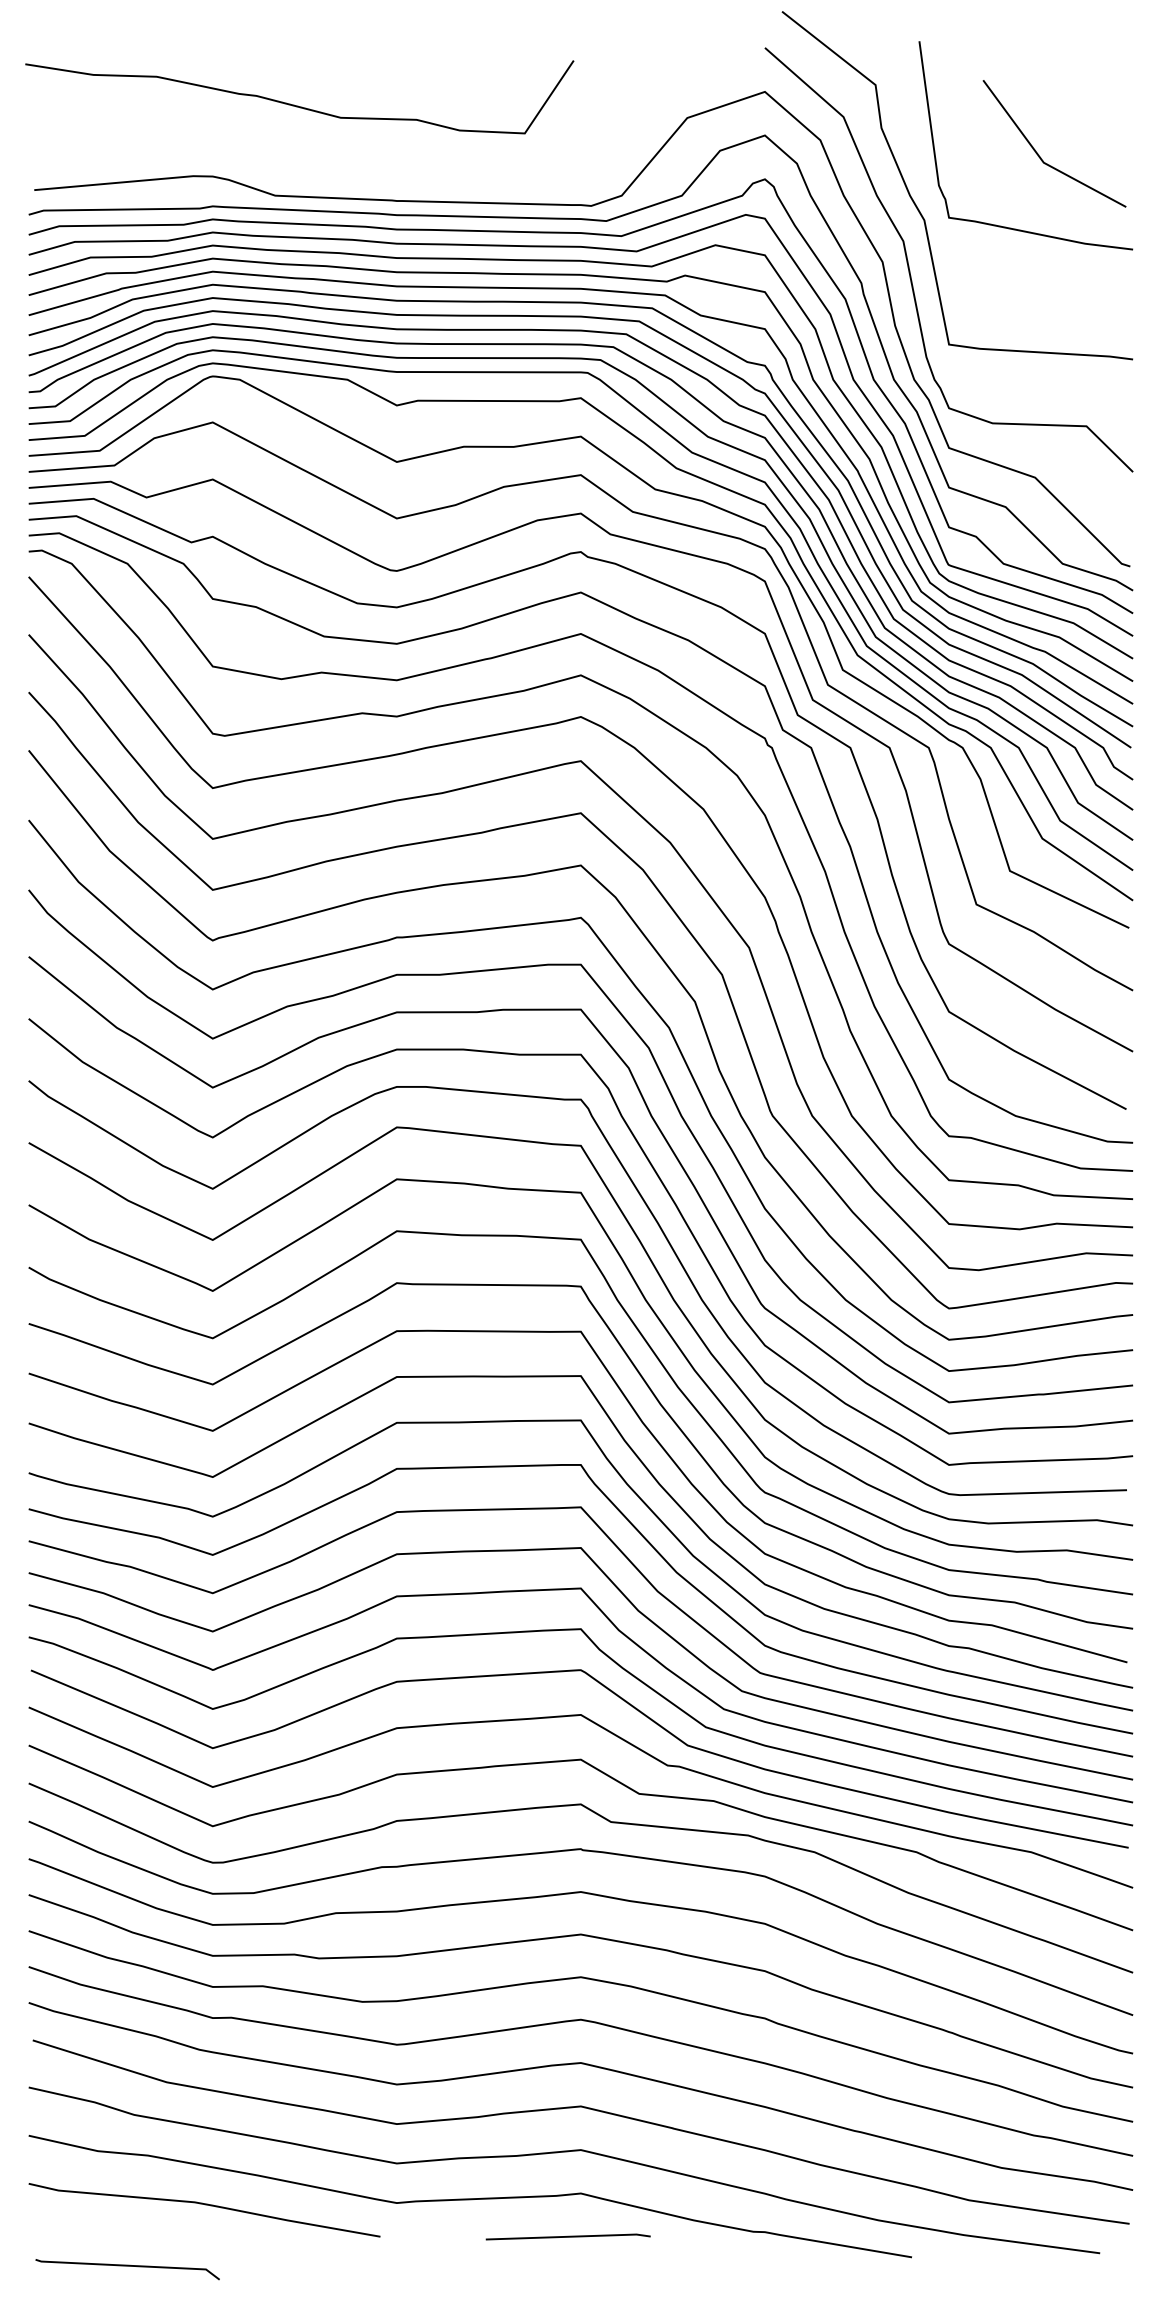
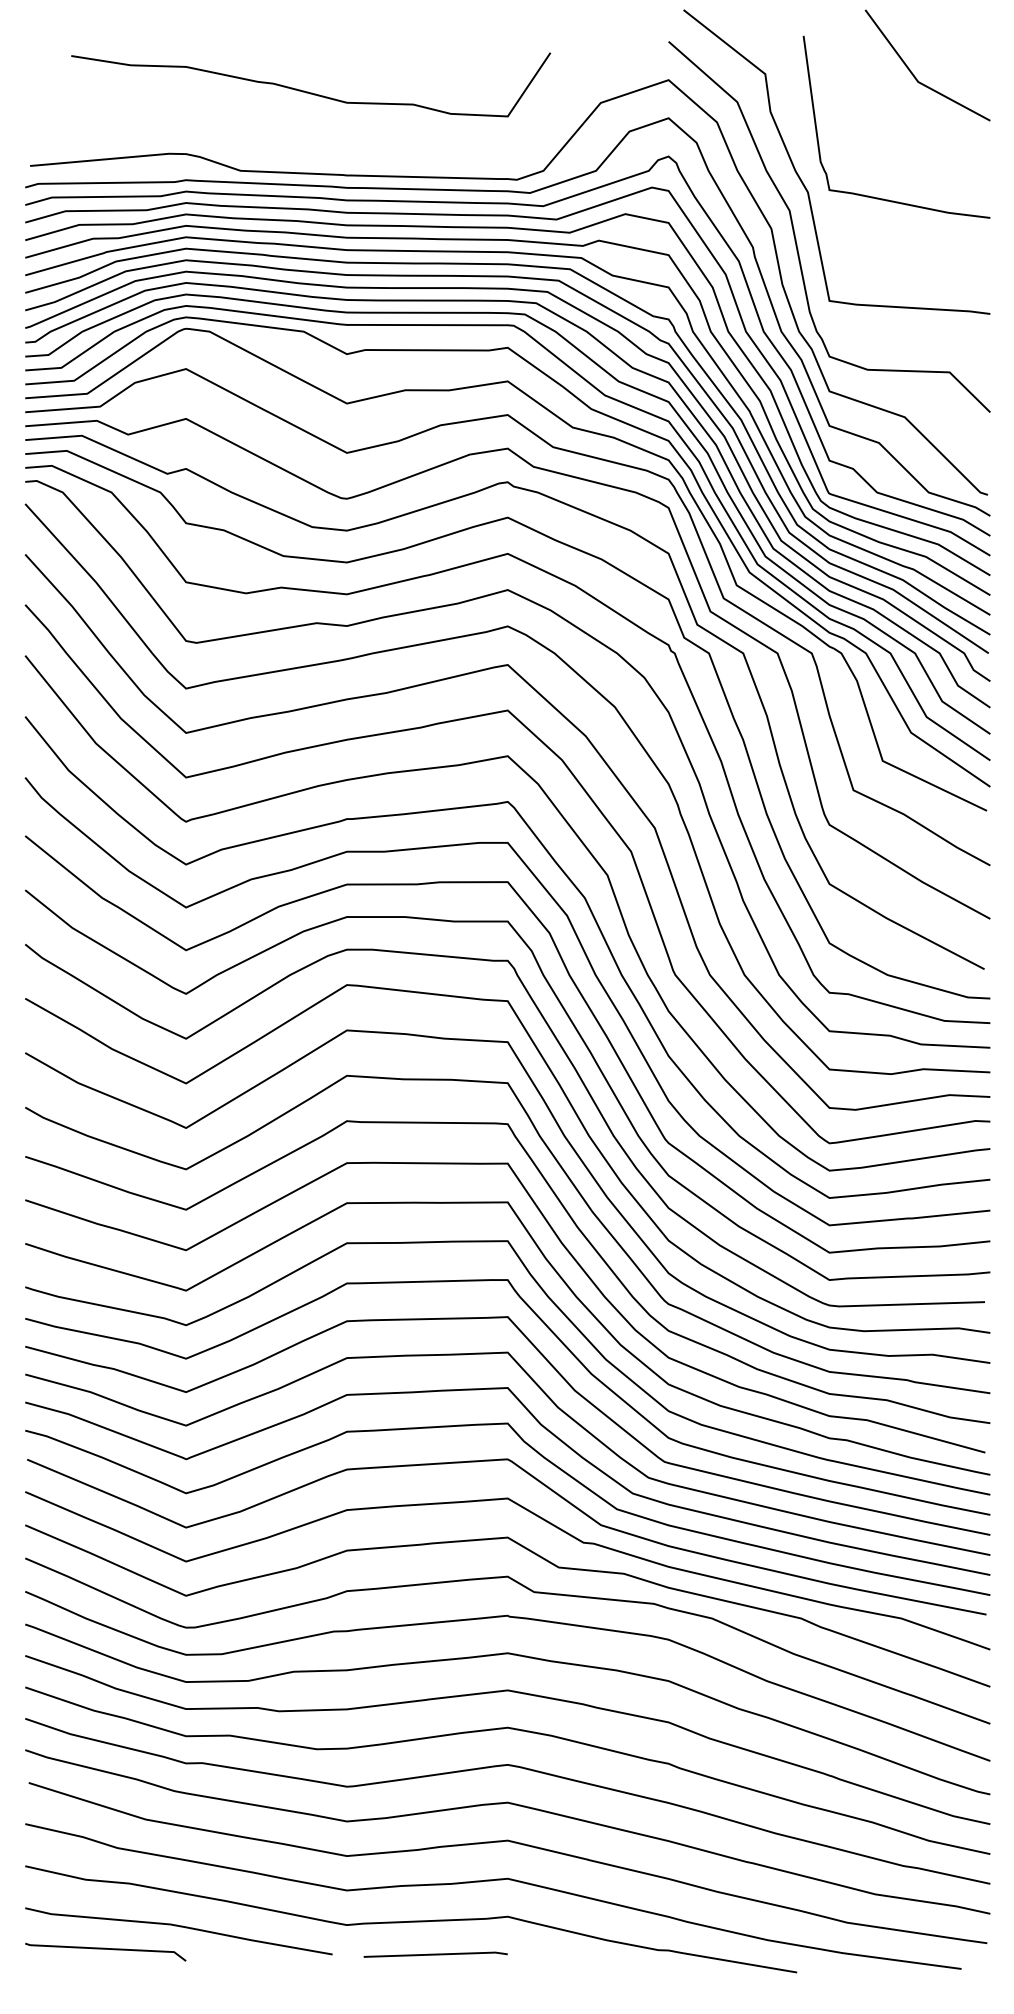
curve: (296, 104) -> (308, 91), moved
line: (1038, 152) -> (913, 73), moved
line: (567, 2236) -> (435, 1954), moved
line: (127, 2266) -> (105, 1949), moved

